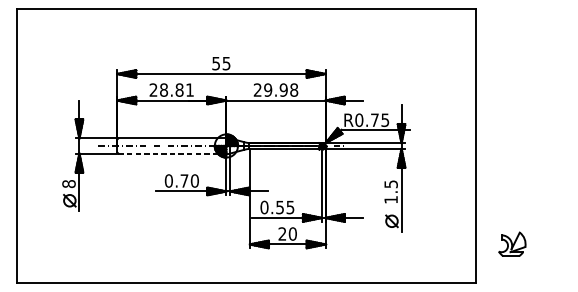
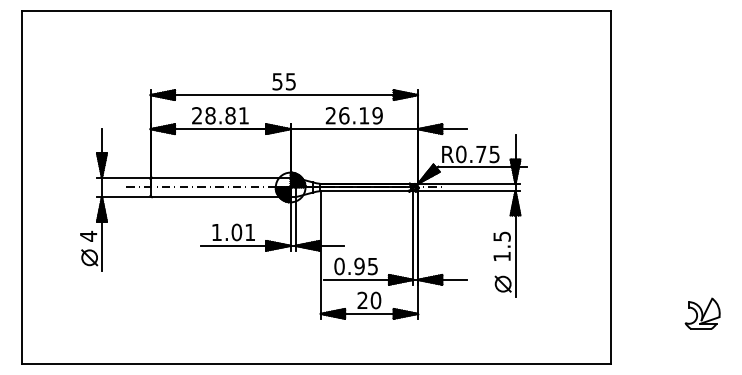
text: (280, 89) -> (360, 115), 29.98 -> 26.19
line: (172, 153) -> (221, 197), dashed -> solid
text: (181, 181) -> (233, 232), 0.70 -> 1.01
text: (68, 183) -> (88, 235), 8 -> 4
text: (280, 206) -> (359, 265), 0.55 -> 0.95
part: (512, 244) -> (702, 313), moved

